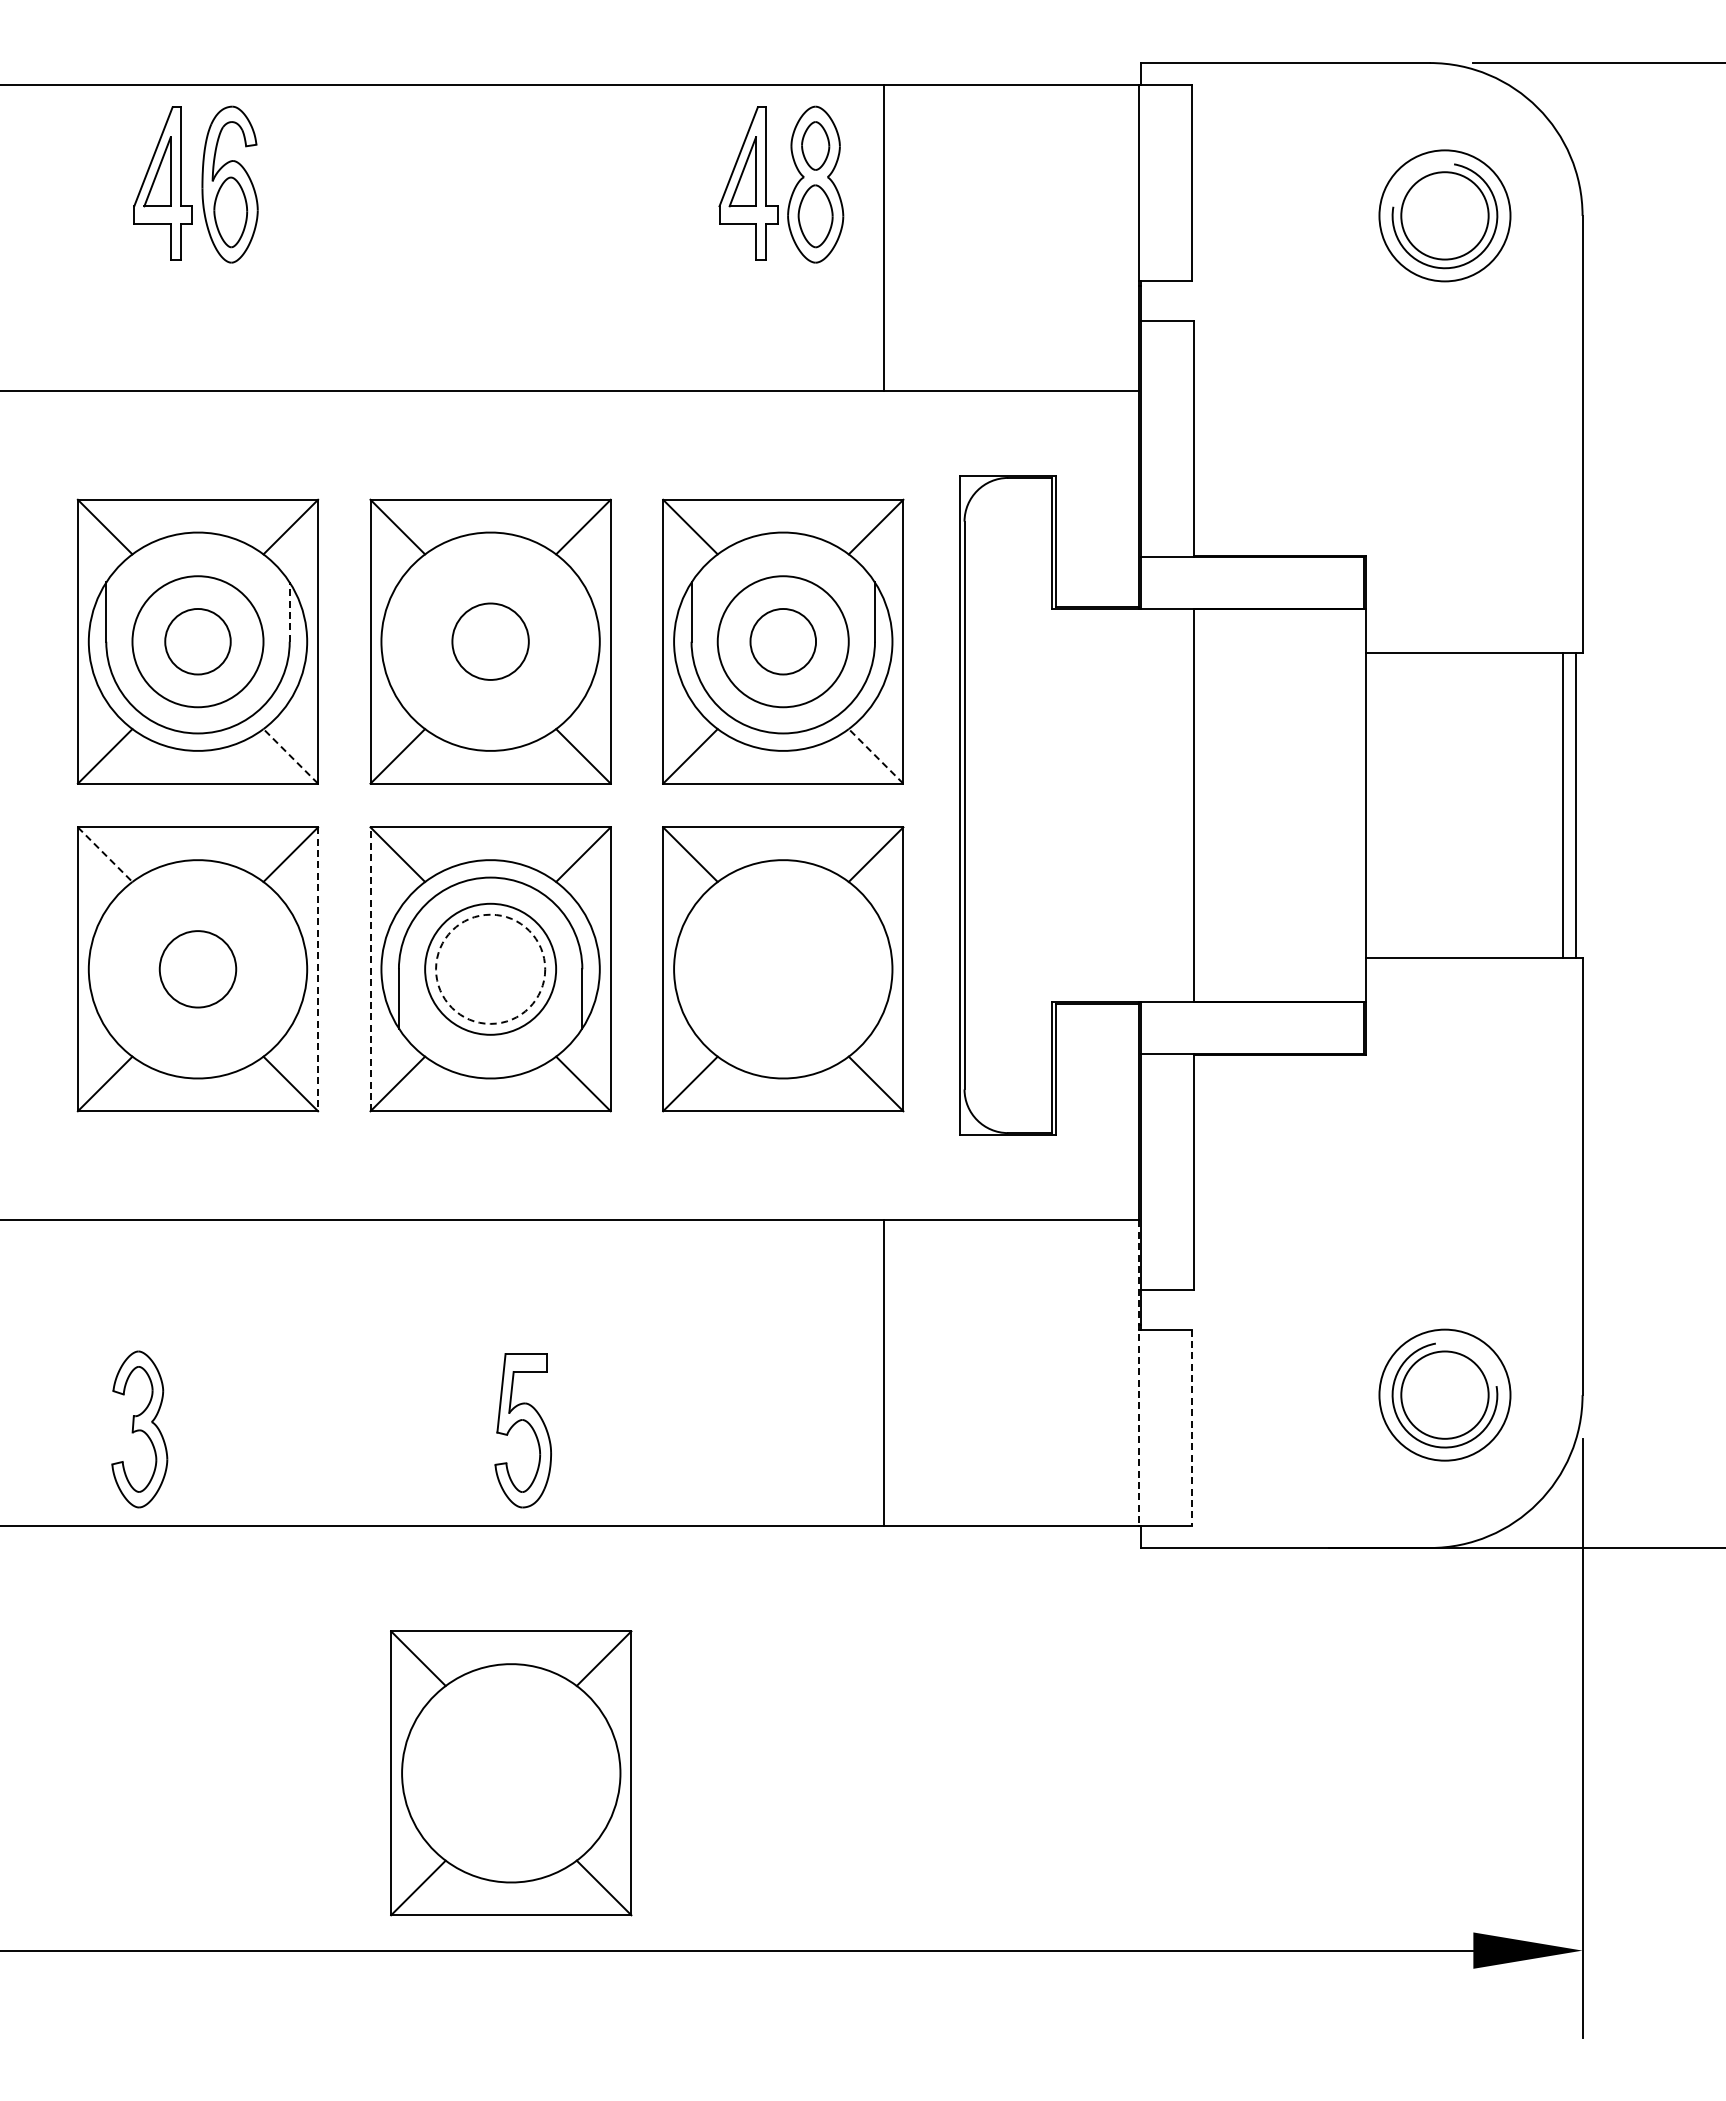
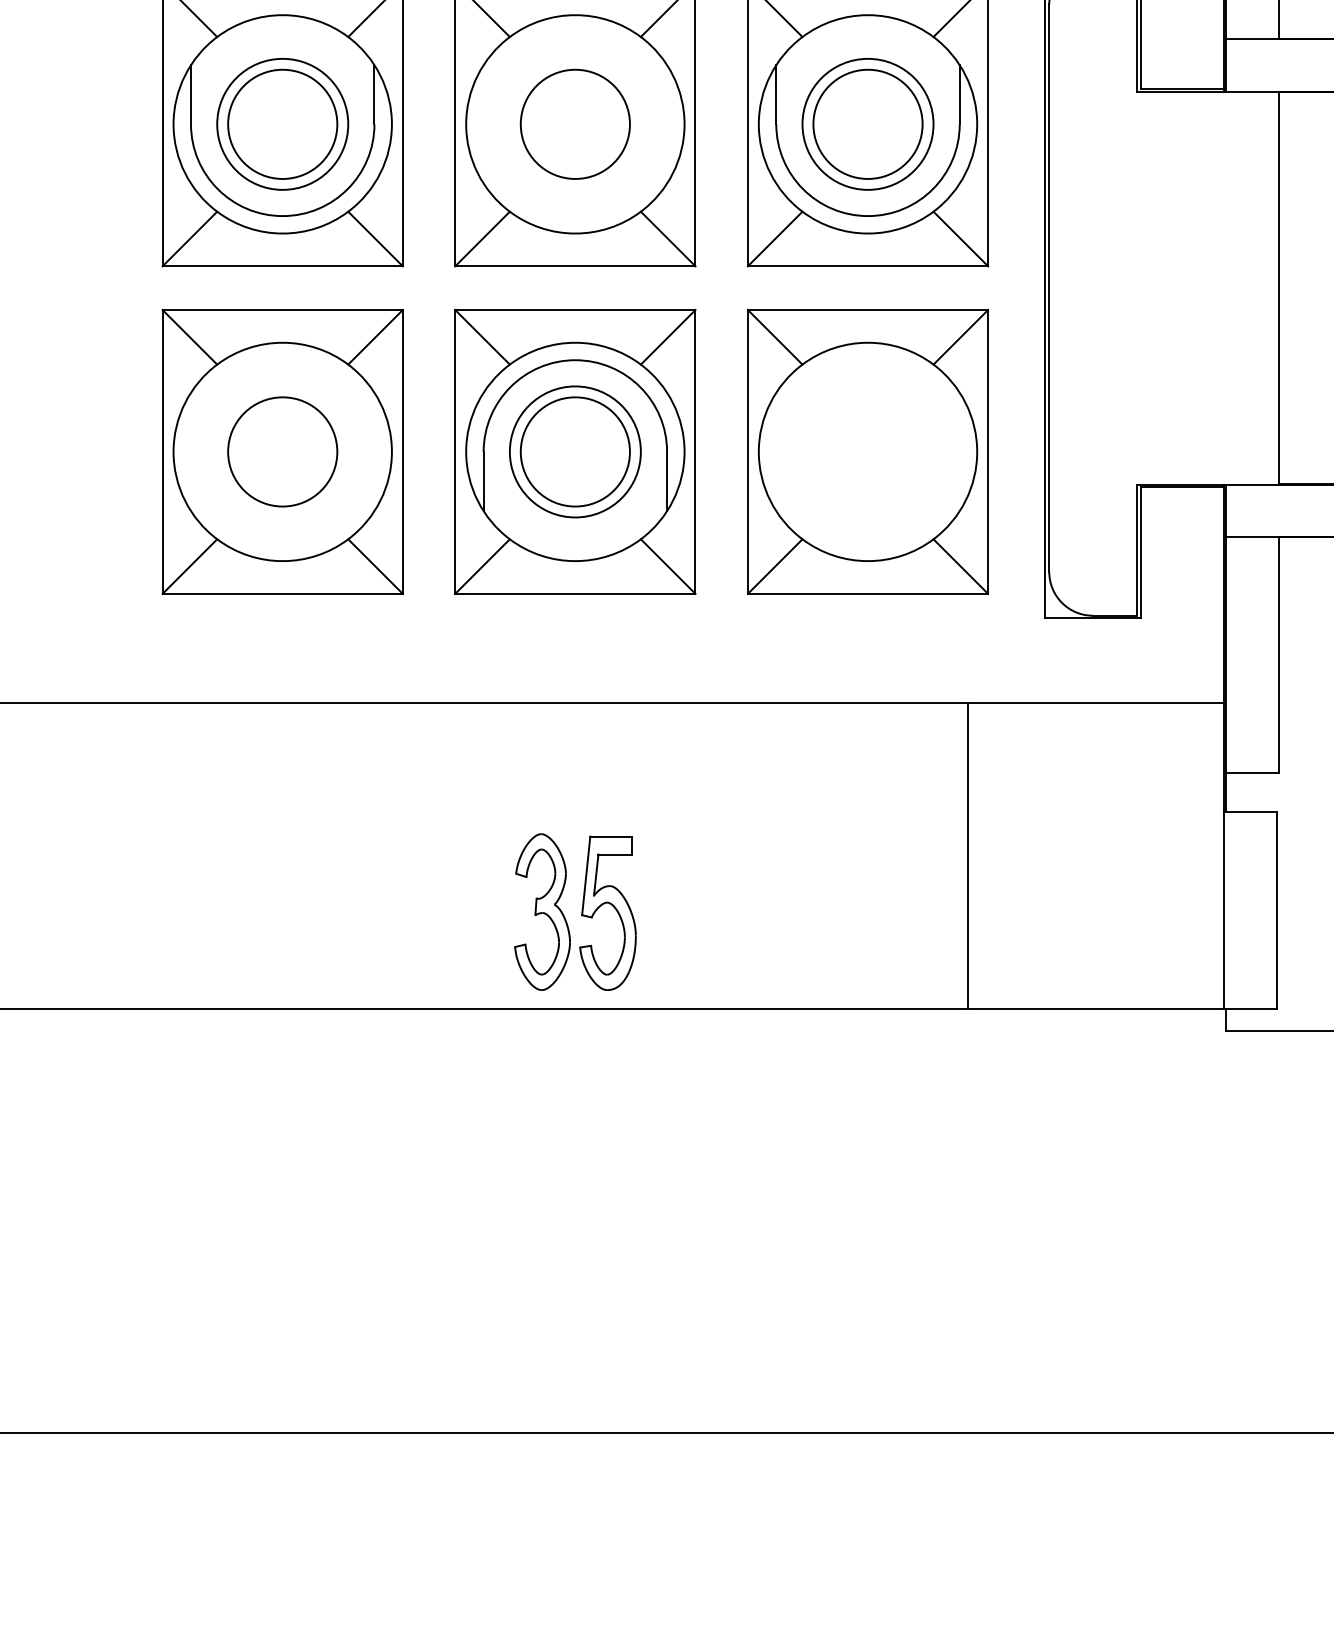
line: (289, 612) -> (374, 95), dashed -> solid
circle: (197, 641) -> (282, 124), size x1.67
circle: (490, 641) -> (575, 124), size x1.43
circle: (782, 641) -> (867, 124), size x1.67
line: (290, 756) -> (375, 239), dashed -> solid
line: (876, 756) -> (961, 239), dashed -> solid
line: (105, 854) -> (190, 337), dashed -> solid
circle: (197, 968) -> (282, 451), size x1.43
circle: (490, 968) -> (575, 451), dashed -> solid
line: (318, 969) -> (403, 452), dashed -> solid
line: (370, 969) -> (455, 452), dashed -> solid
line: (1139, 1373) -> (1224, 856), dashed -> solid
line: (1192, 1428) -> (1277, 911), dashed -> solid
part: (139, 1429) -> (542, 912), moved
part: (511, 1773) -> (596, 1256), removed

